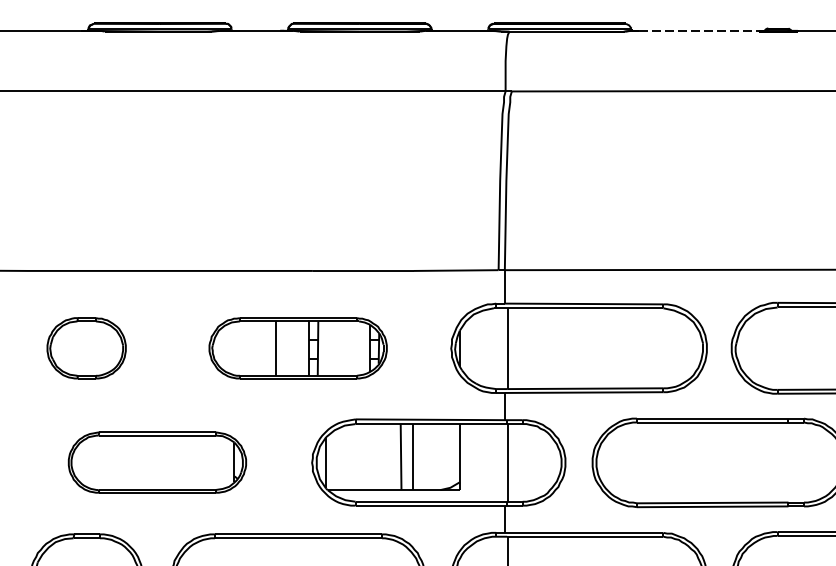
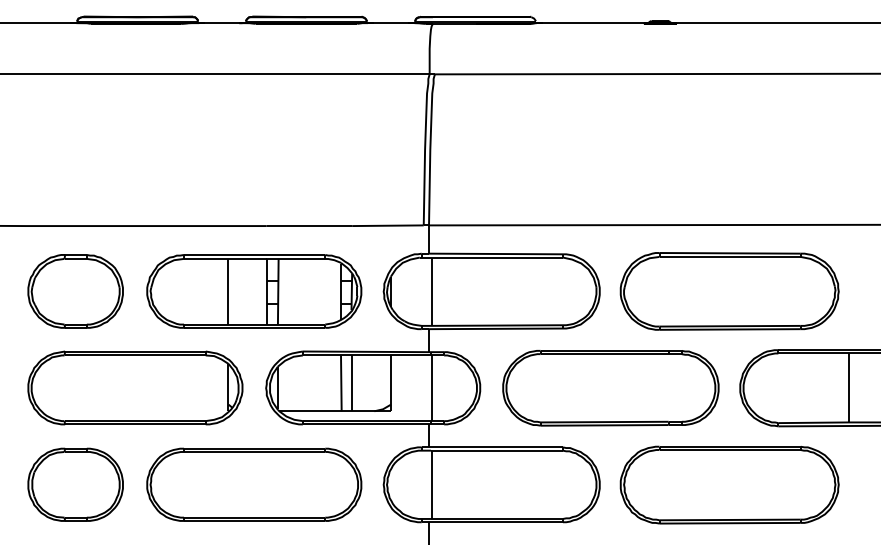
line: (699, 31) -> (593, 23), dashed -> solid
part: (86, 348) -> (75, 291), size x1.43
part: (298, 348) -> (254, 291), size x1.43
part: (157, 461) -> (135, 387), size x1.43

